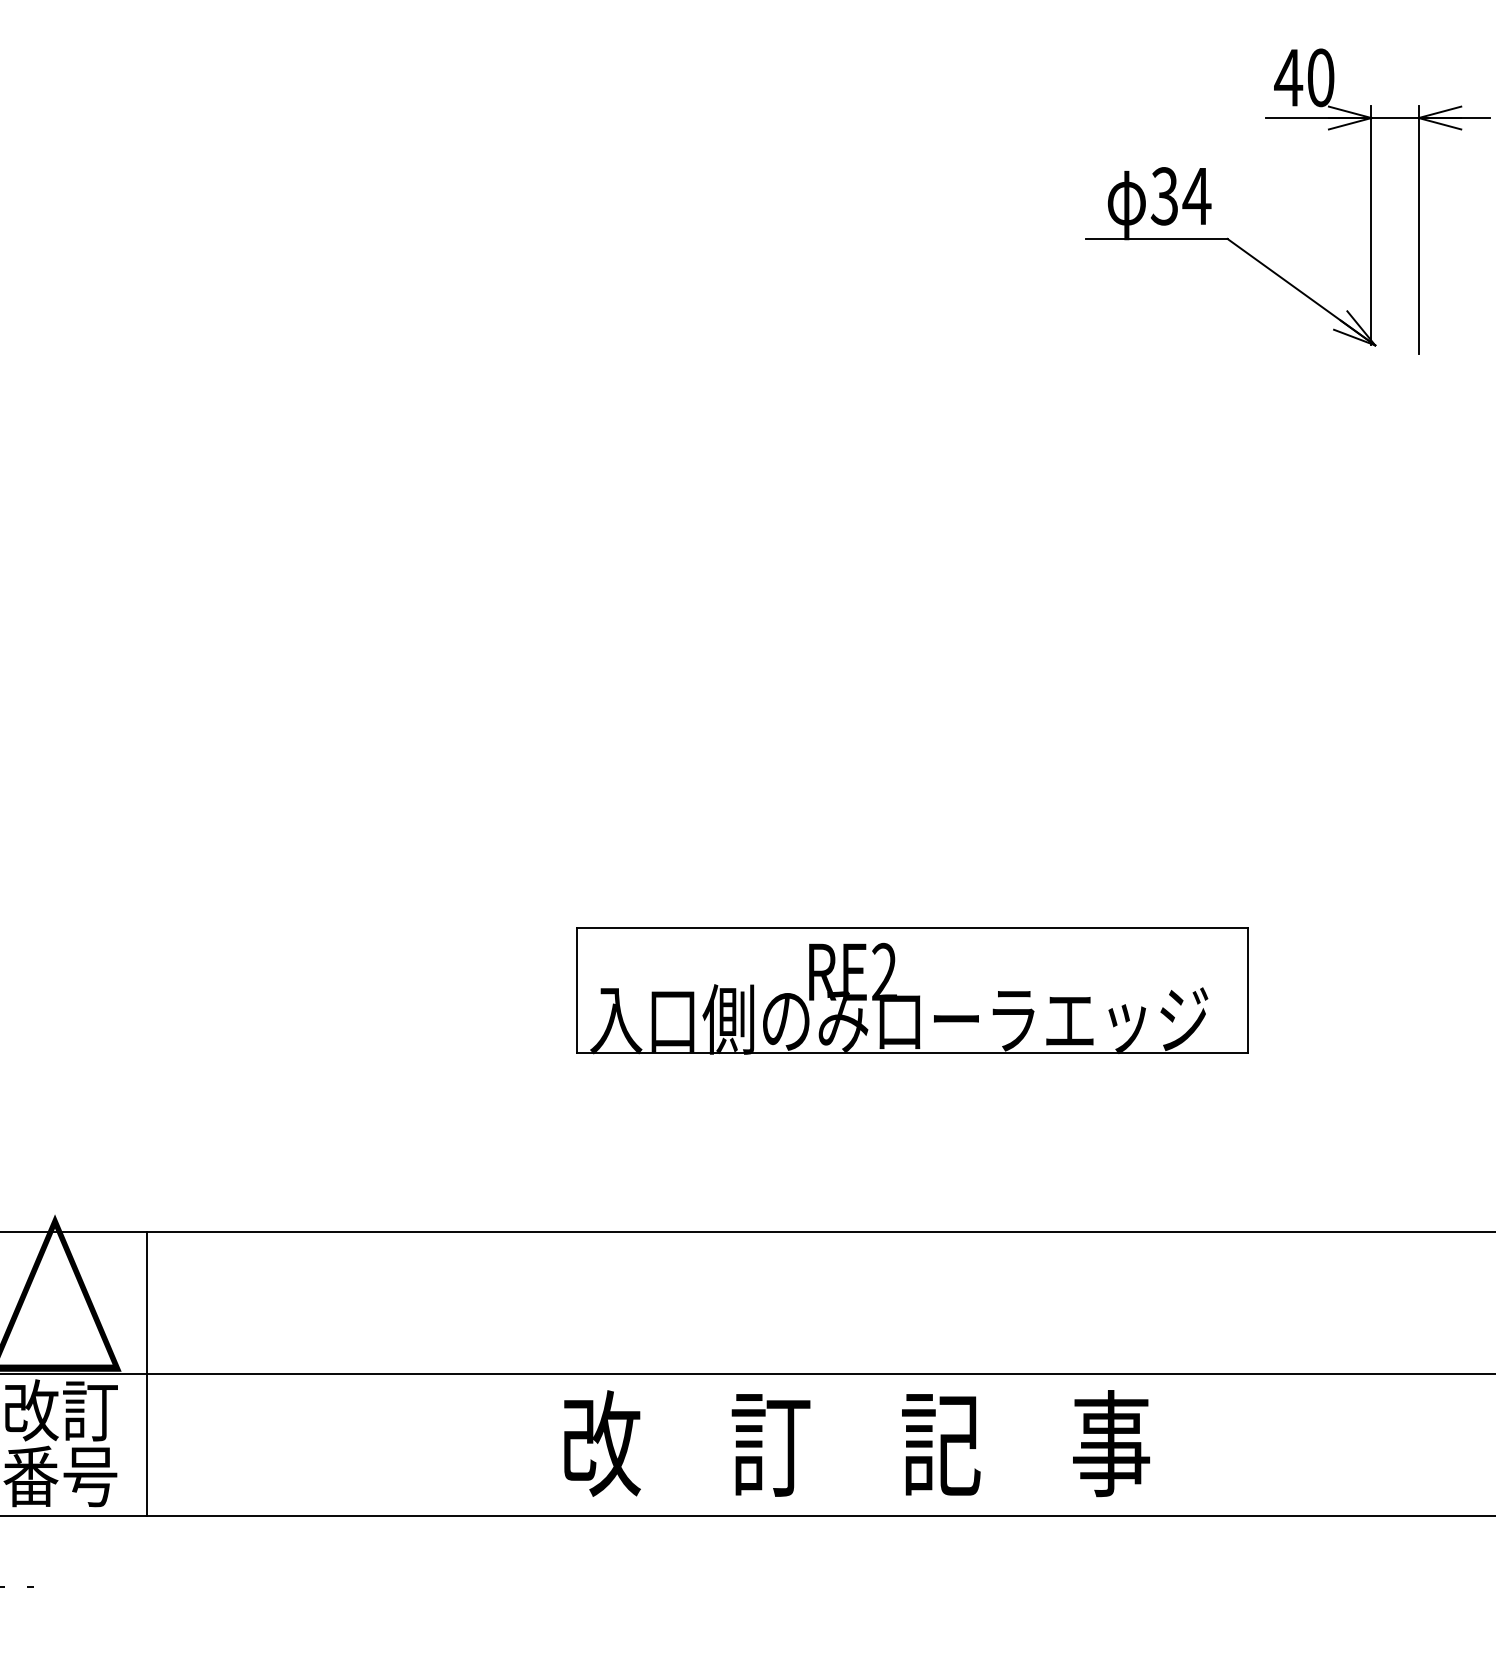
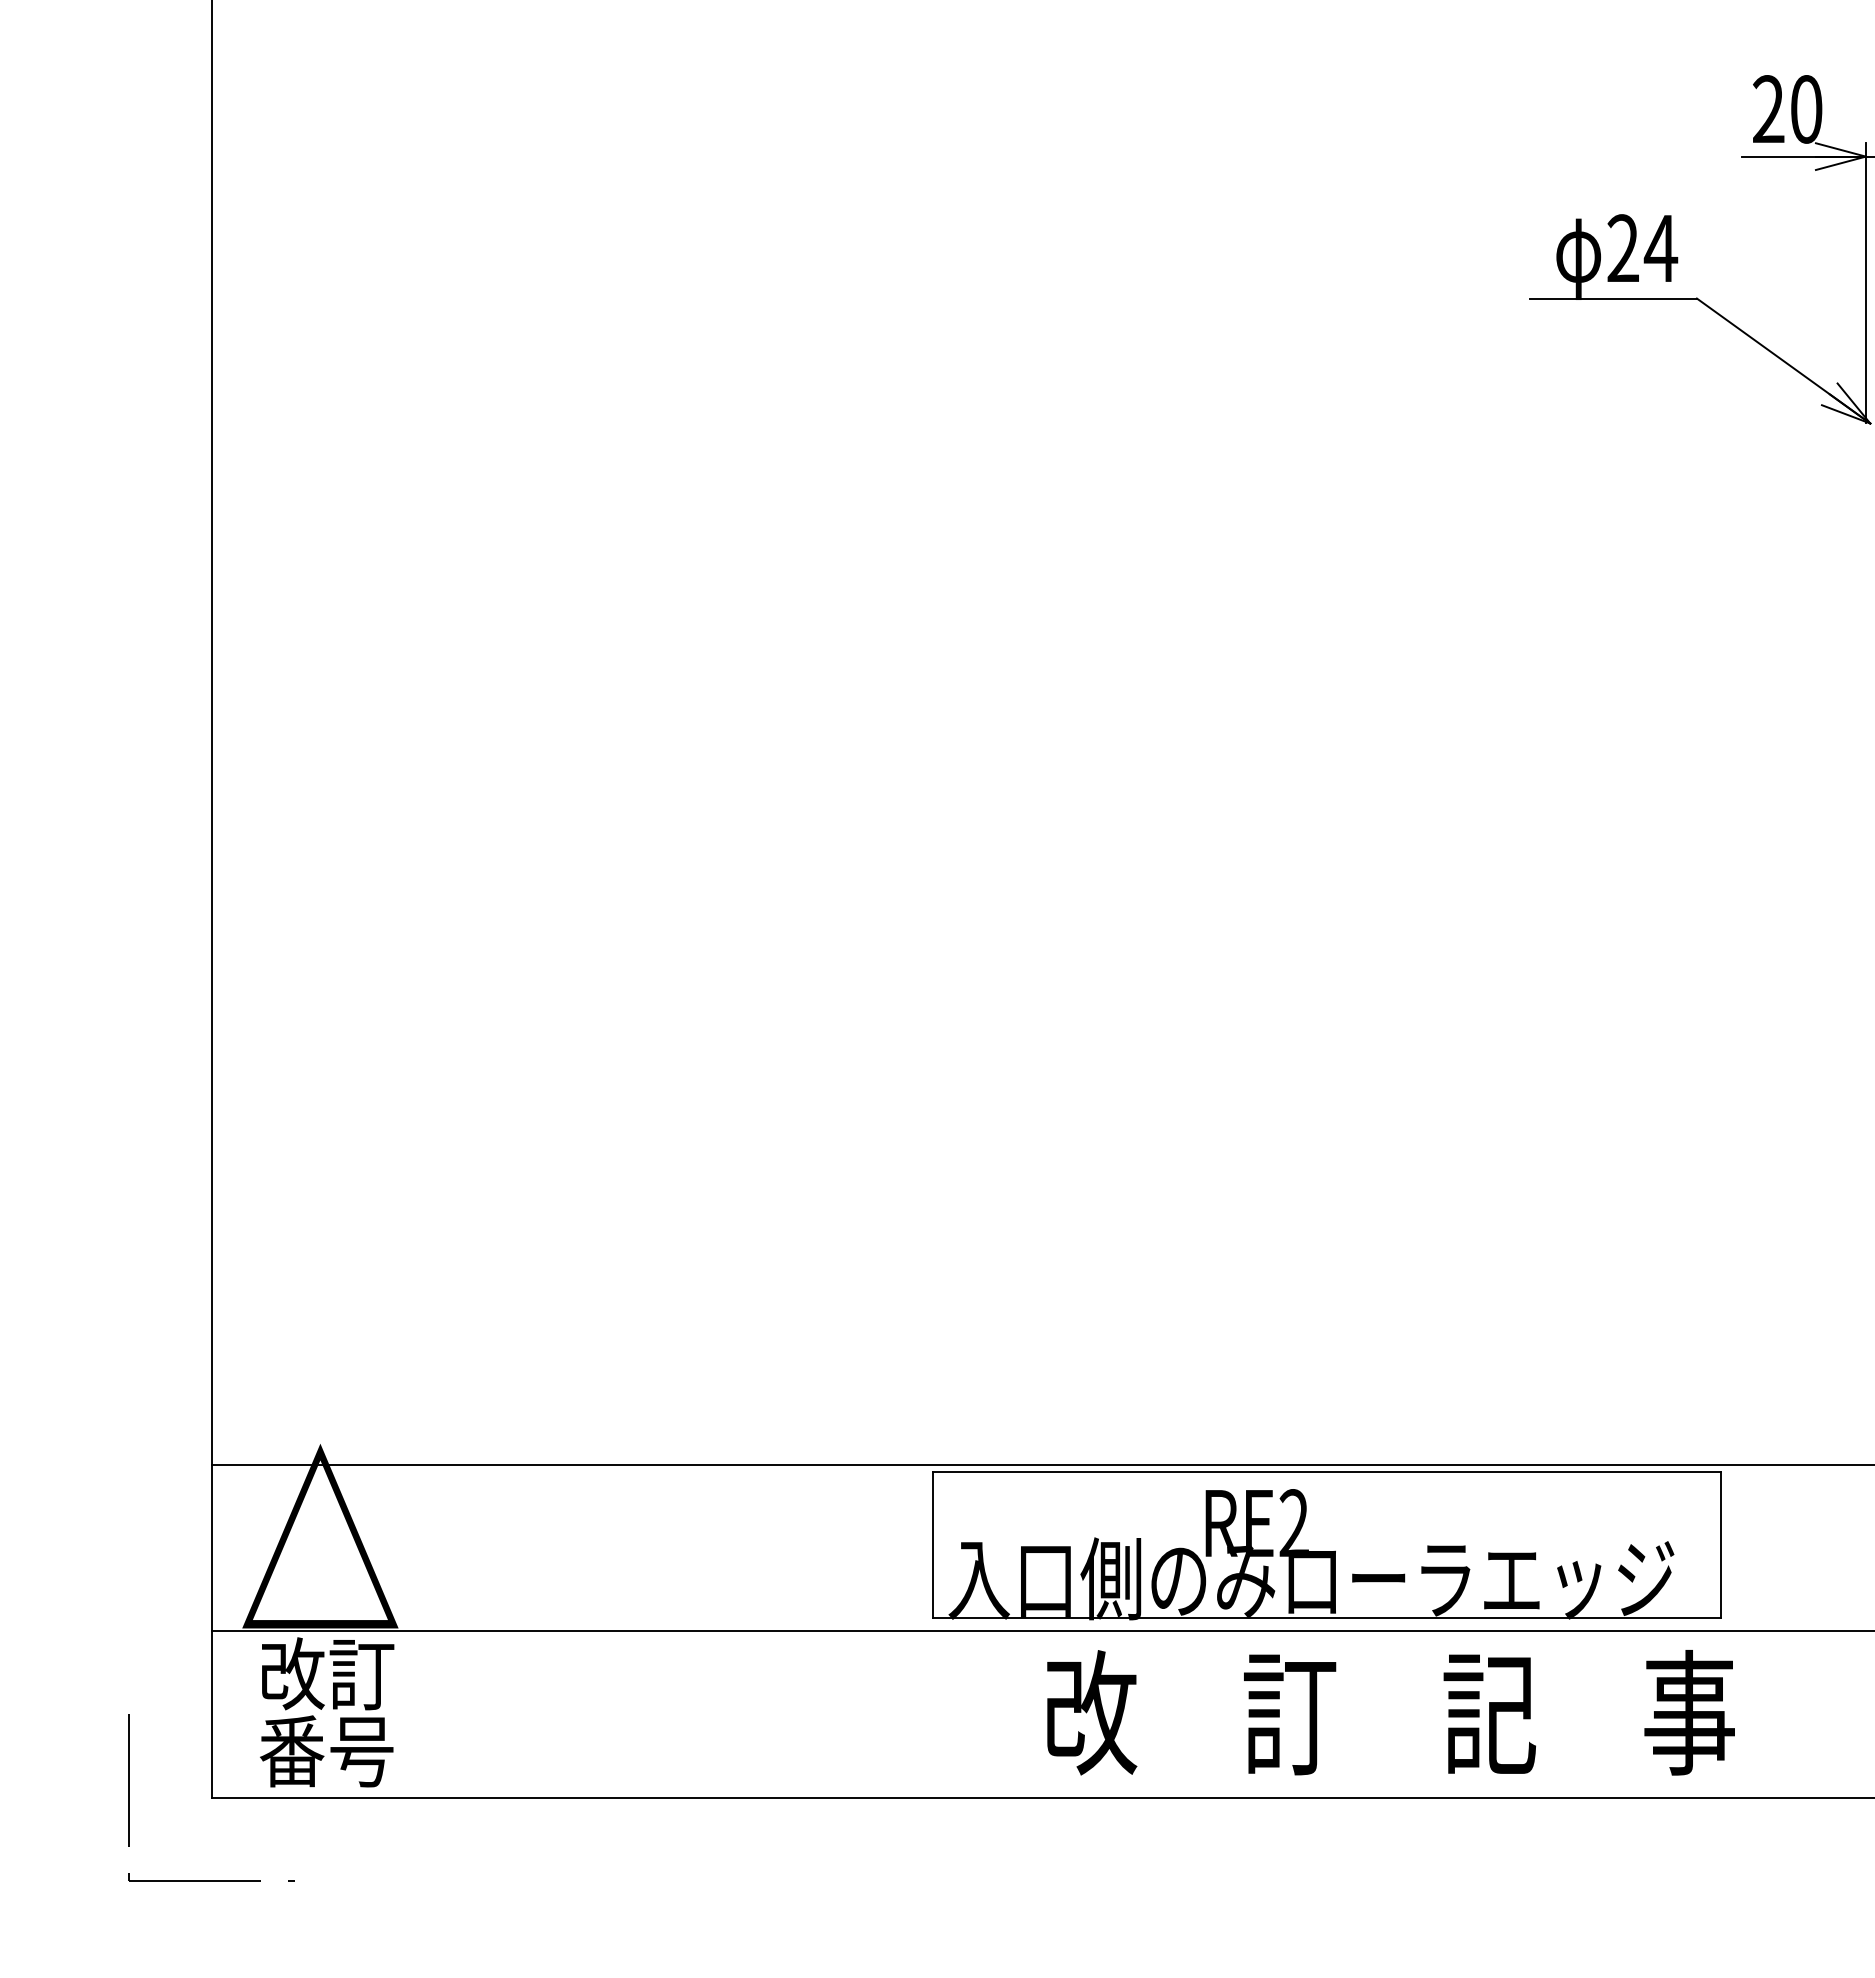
text: (1288, 77) -> (1768, 108), 40 -> 20
text: (1164, 196) -> (1622, 248), 34 -> 24
part: (912, 991) -> (1326, 1545), moved
line: (147, 1373) -> (428, 1630), removed
text: (856, 1443) -> (1390, 1712), moved

